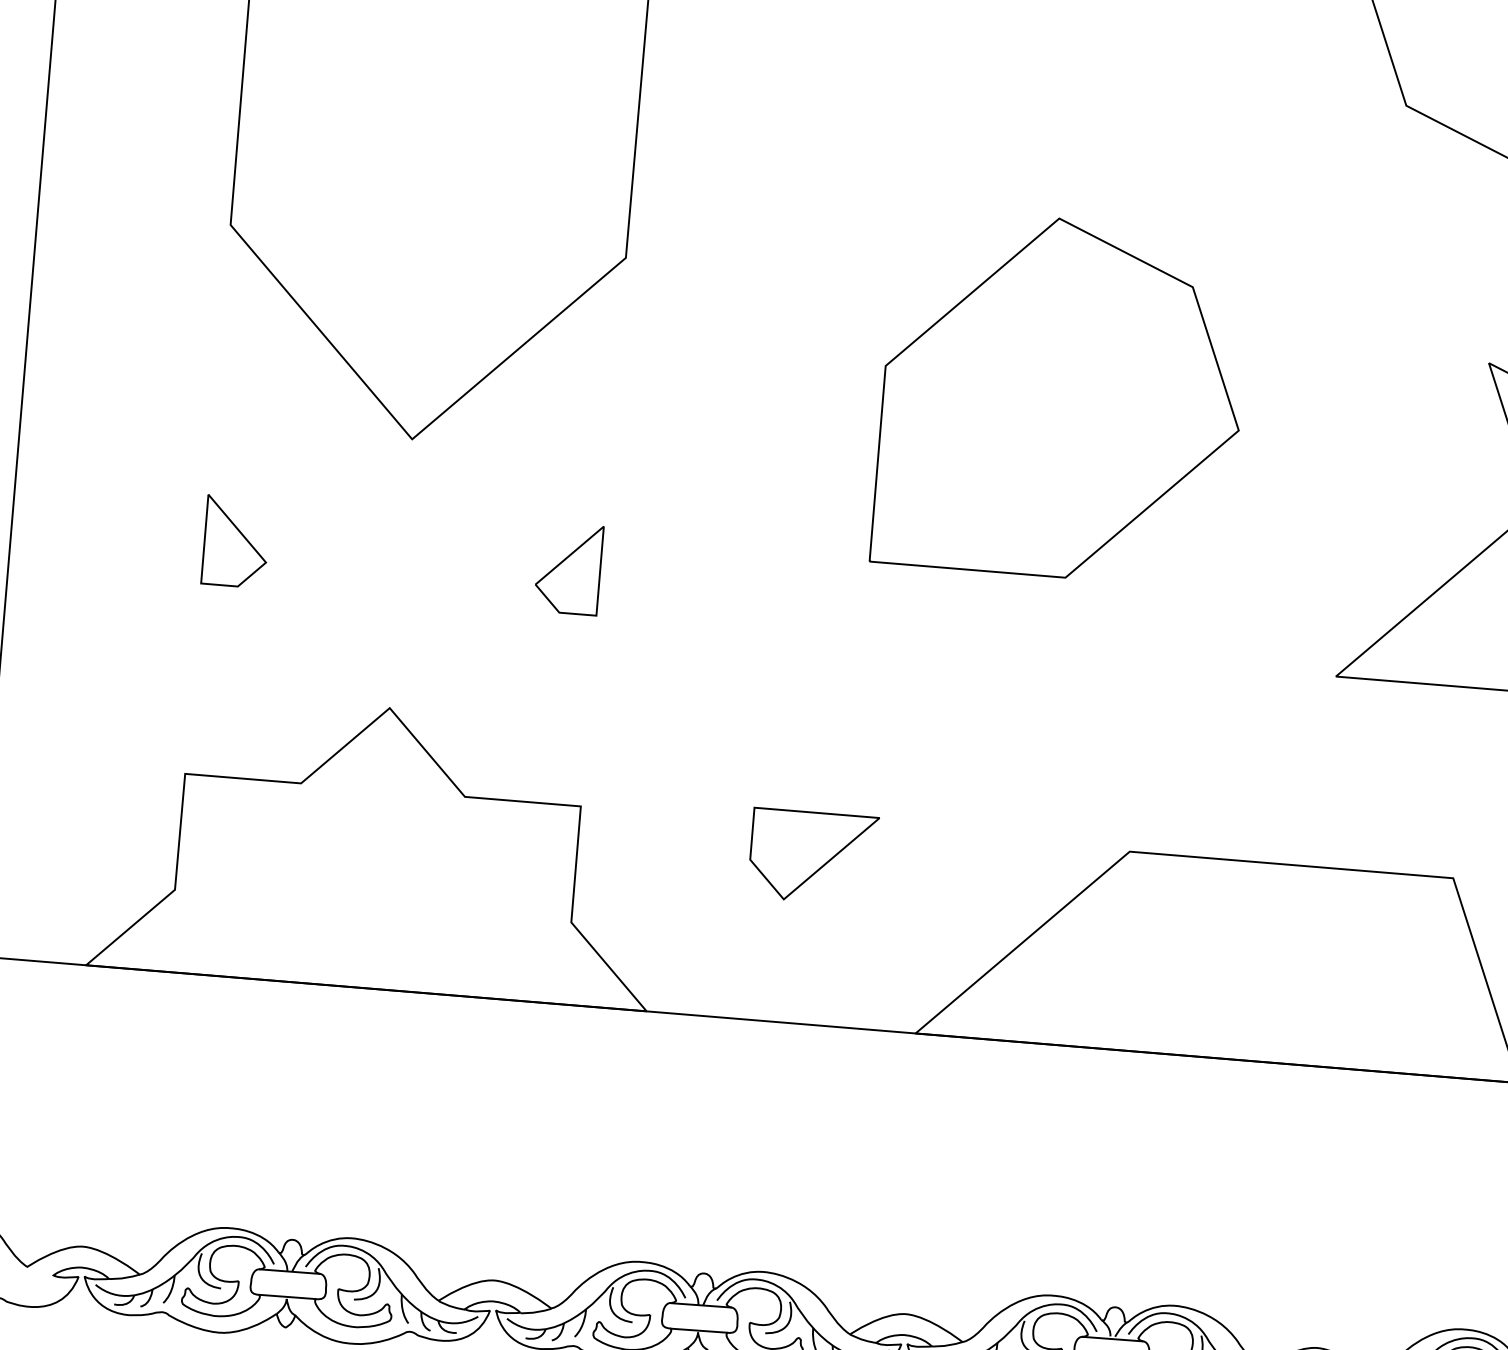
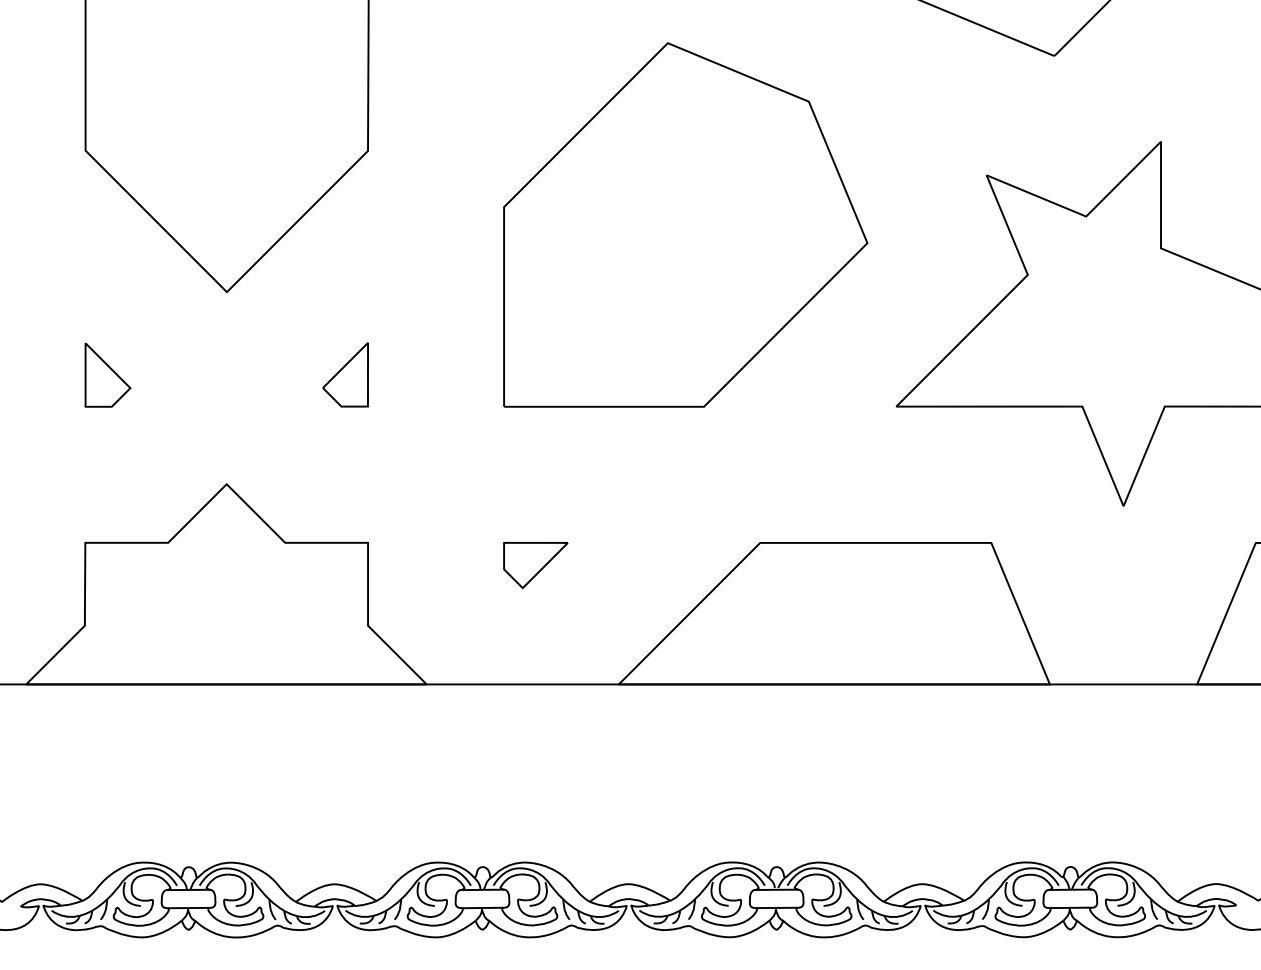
part: (1061, 397) -> (685, 224), size x1.43
part: (812, 857) -> (535, 565), size x0.71

